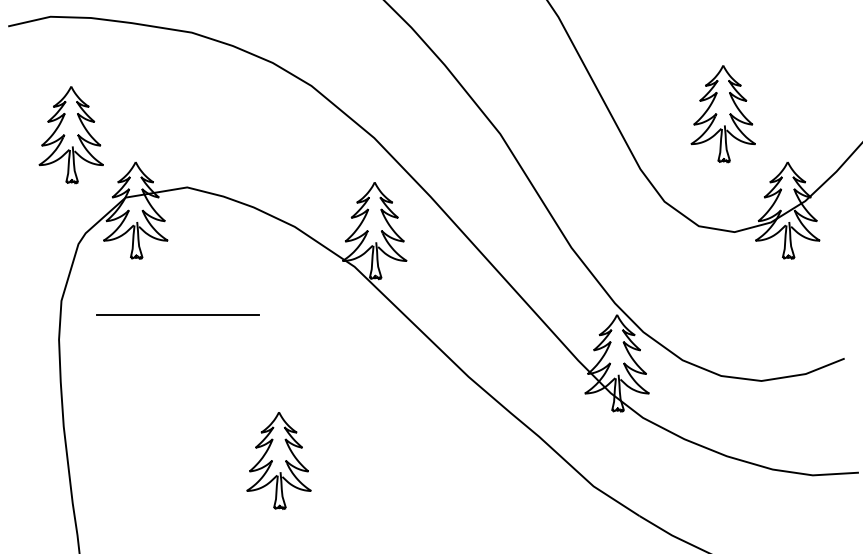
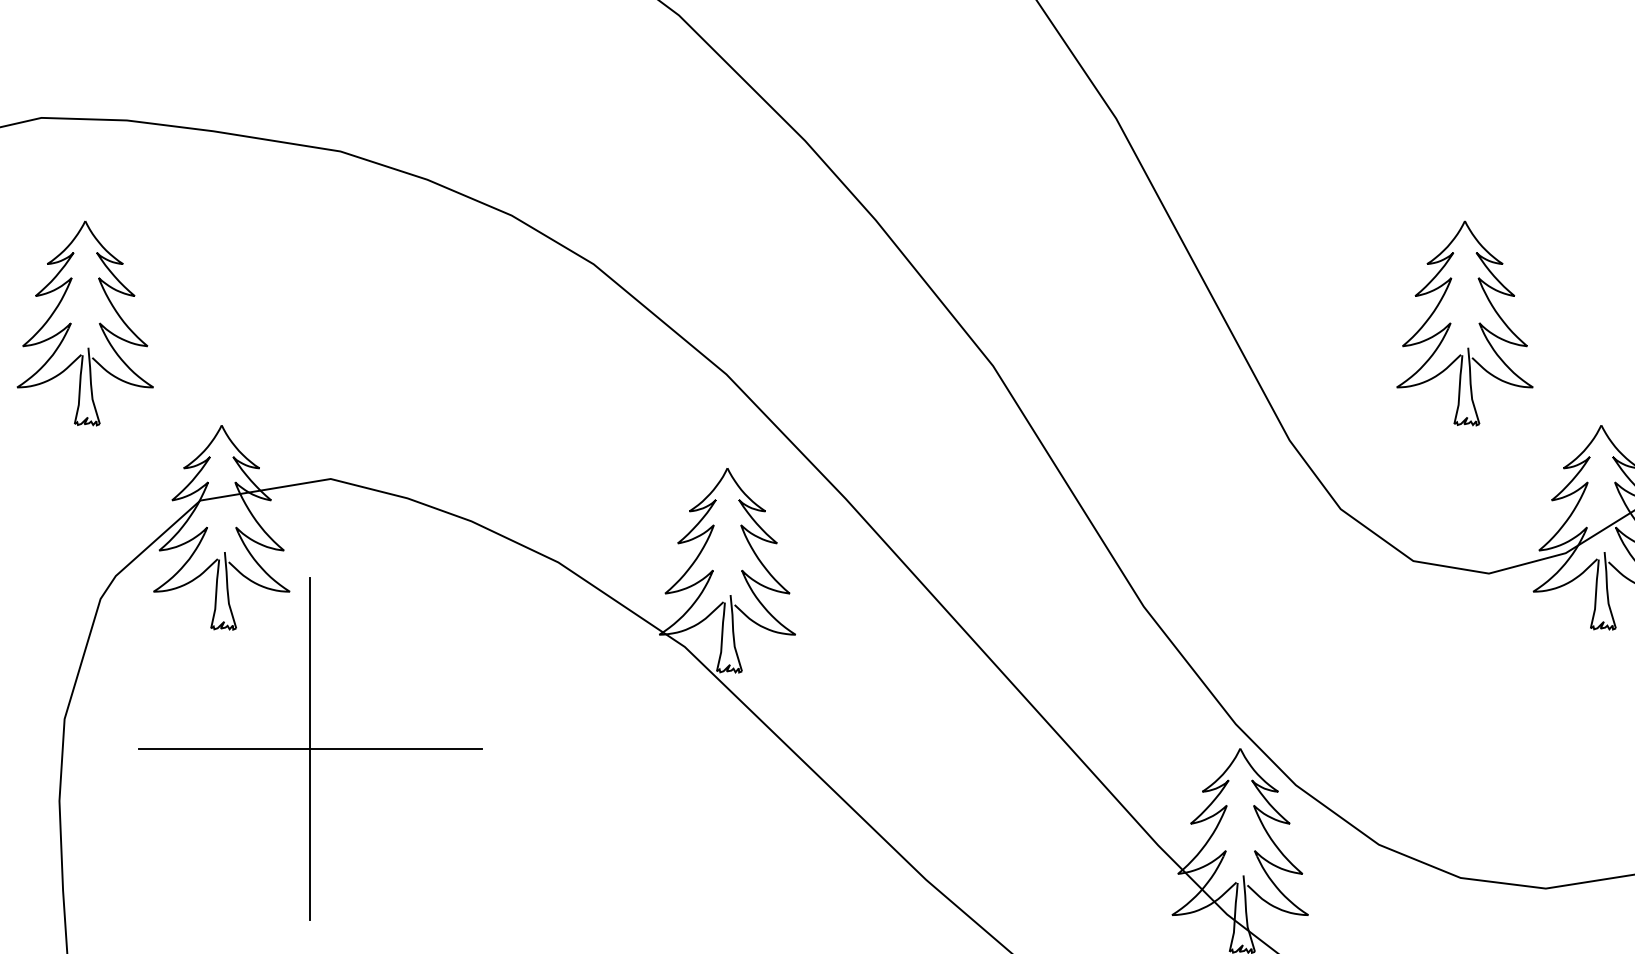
part: (70, 135) -> (83, 324), moved
line: (177, 315) -> (310, 749), added

